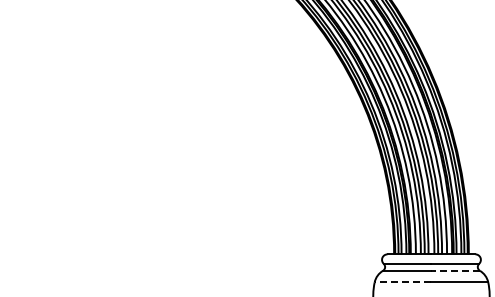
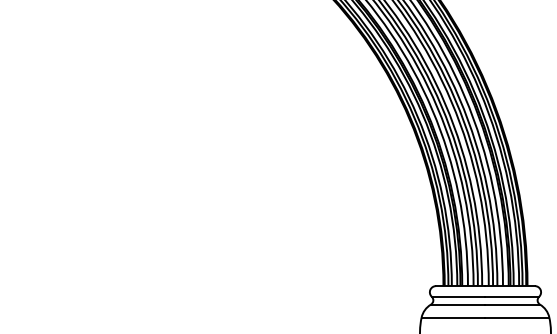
line: (455, 270) -> (512, 304), dashed -> solid
line: (402, 282) -> (452, 317), dashed -> solid

